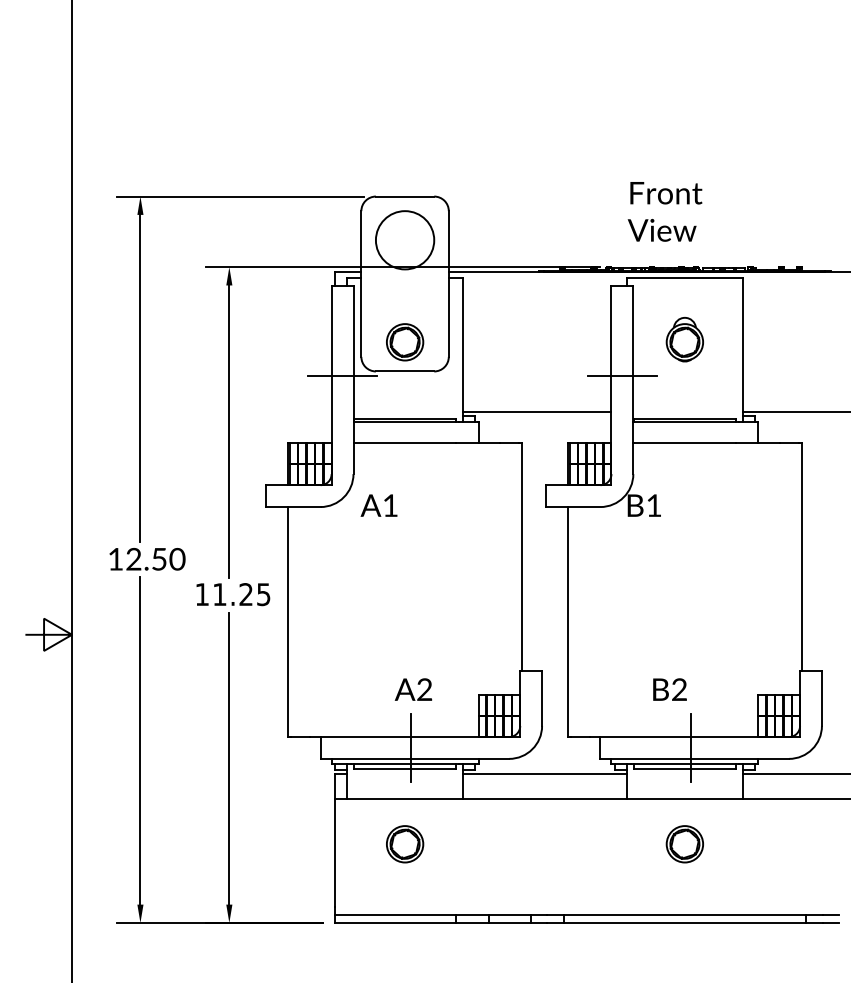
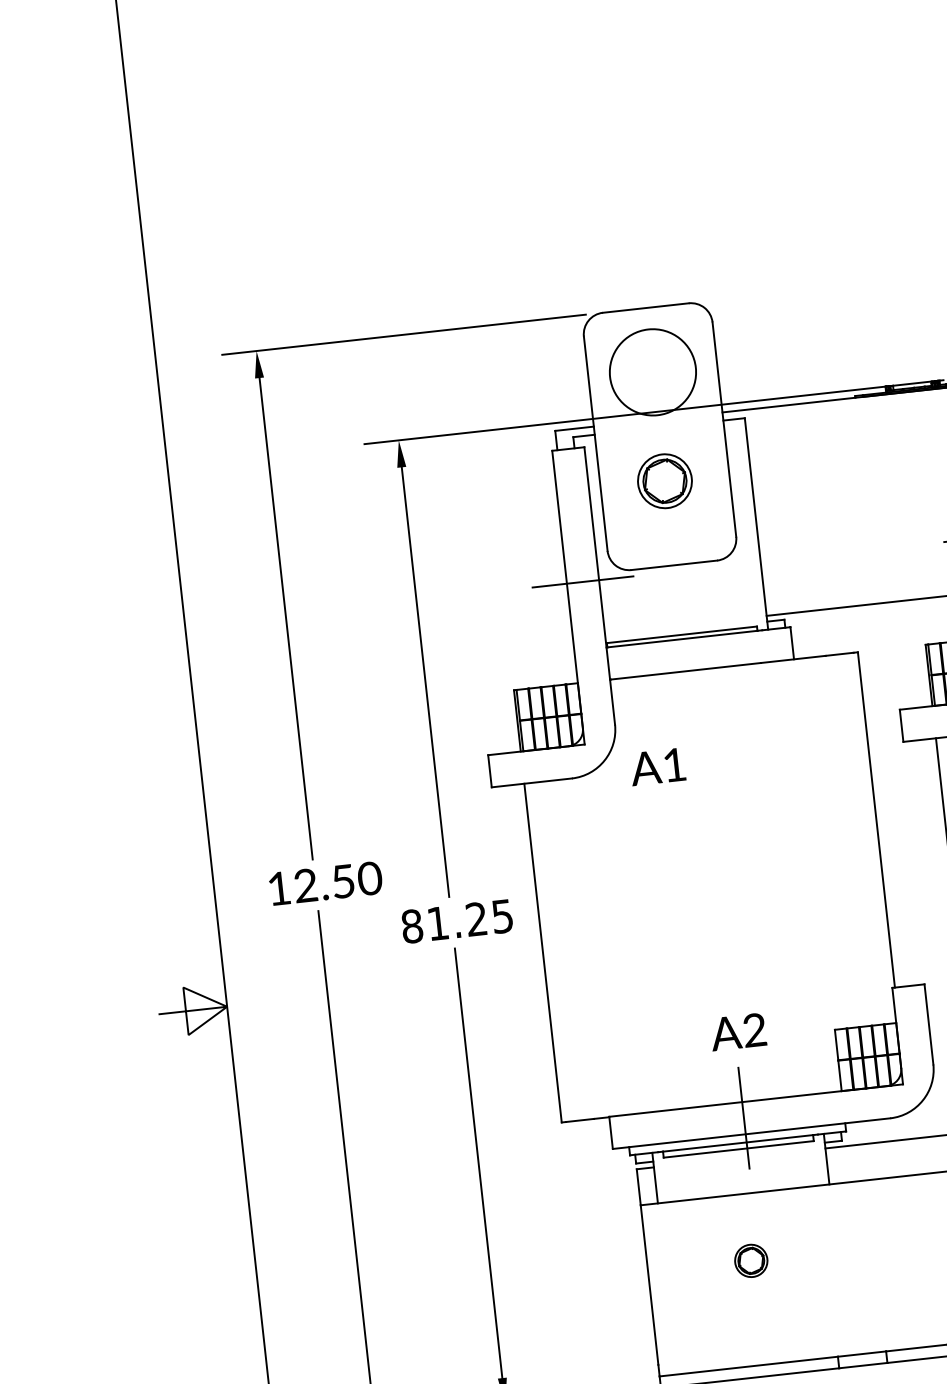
part: (405, 342) -> (665, 481), moved
text: (202, 594) -> (412, 926), 11.25 -> 81.25
part: (405, 844) -> (751, 1261), size x0.6

